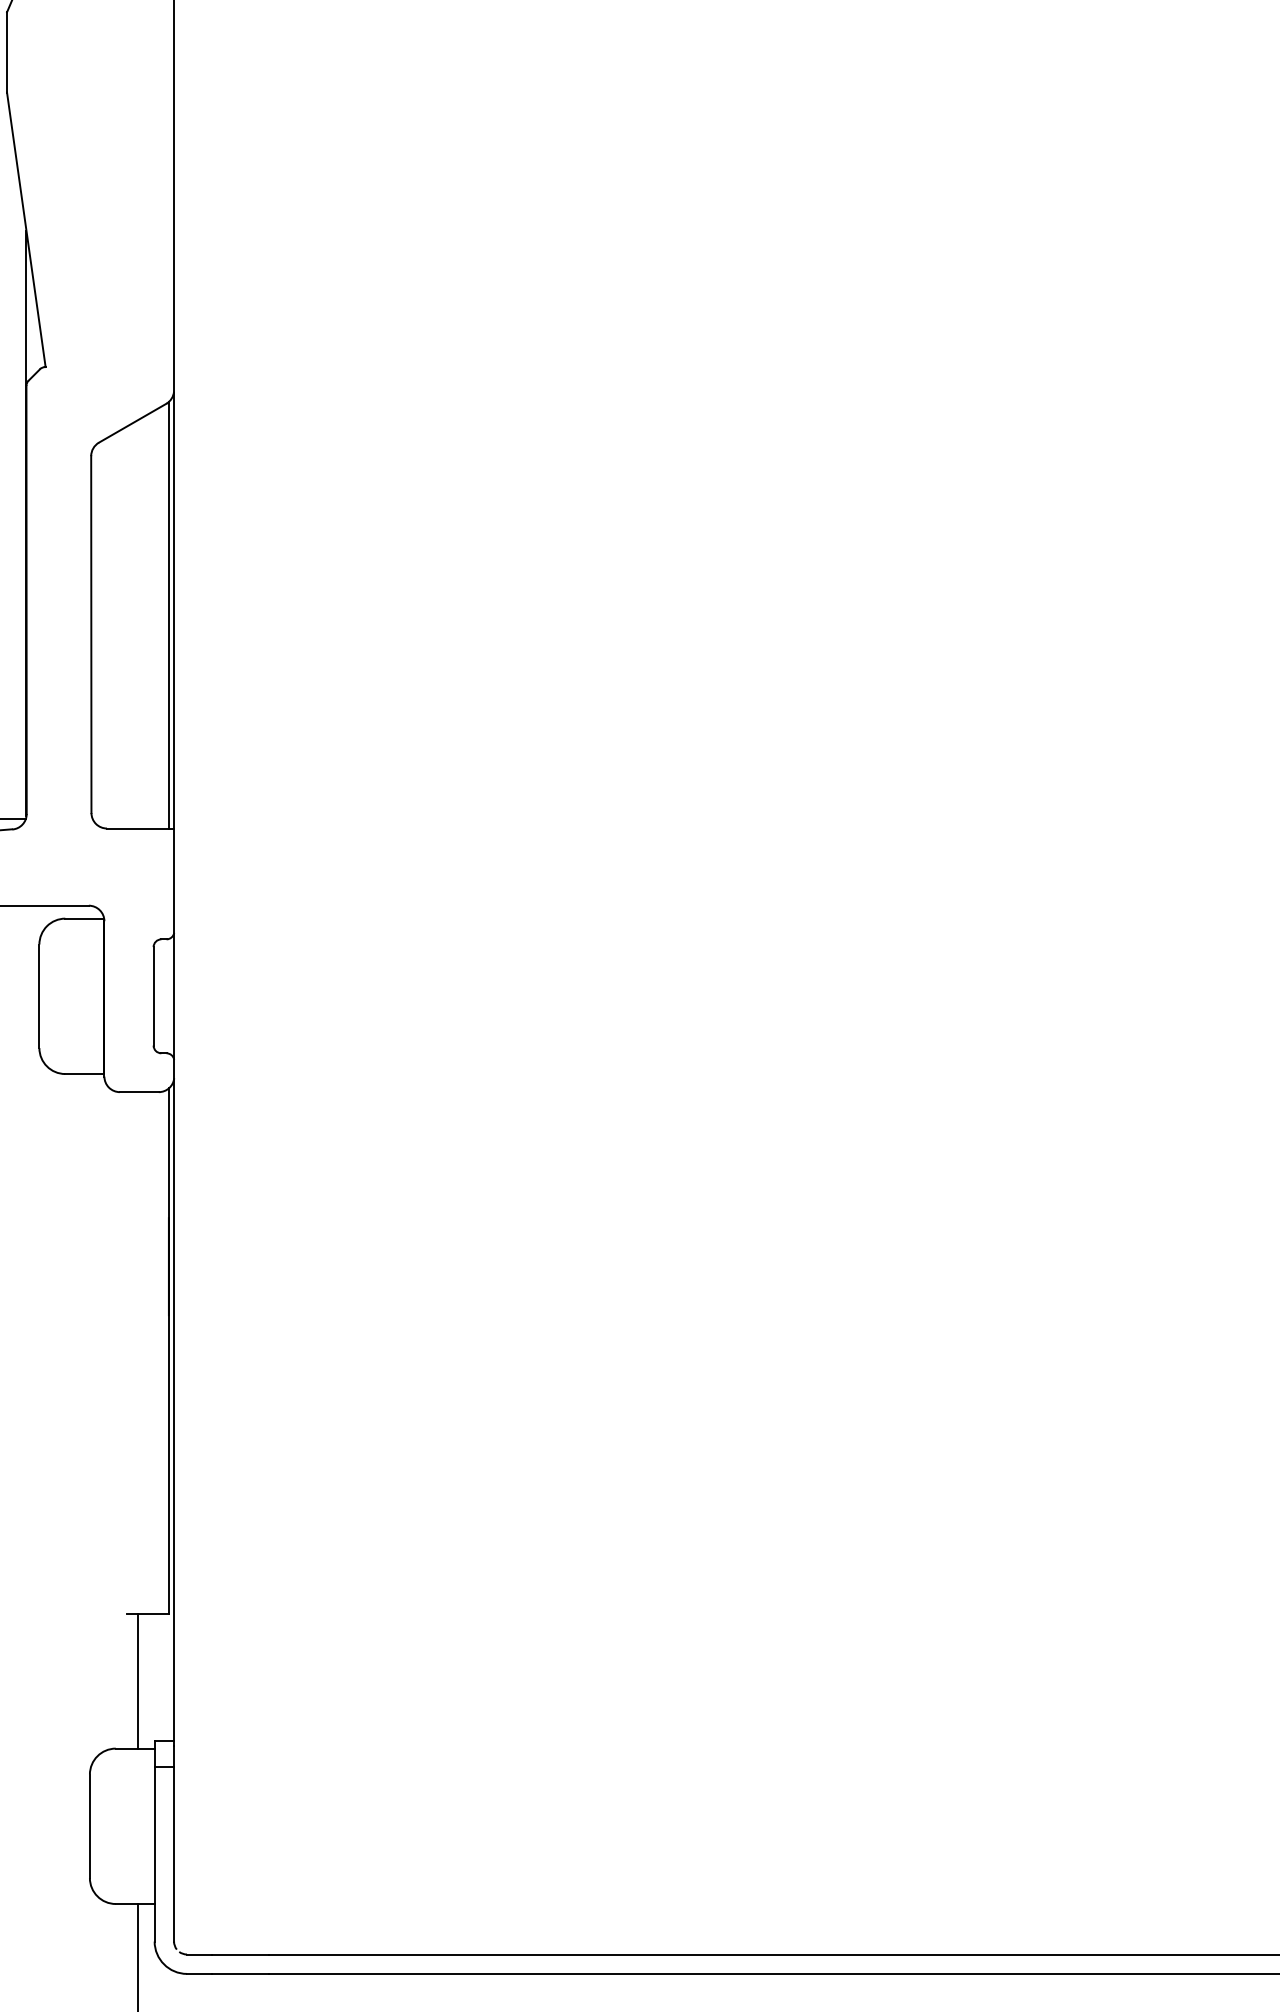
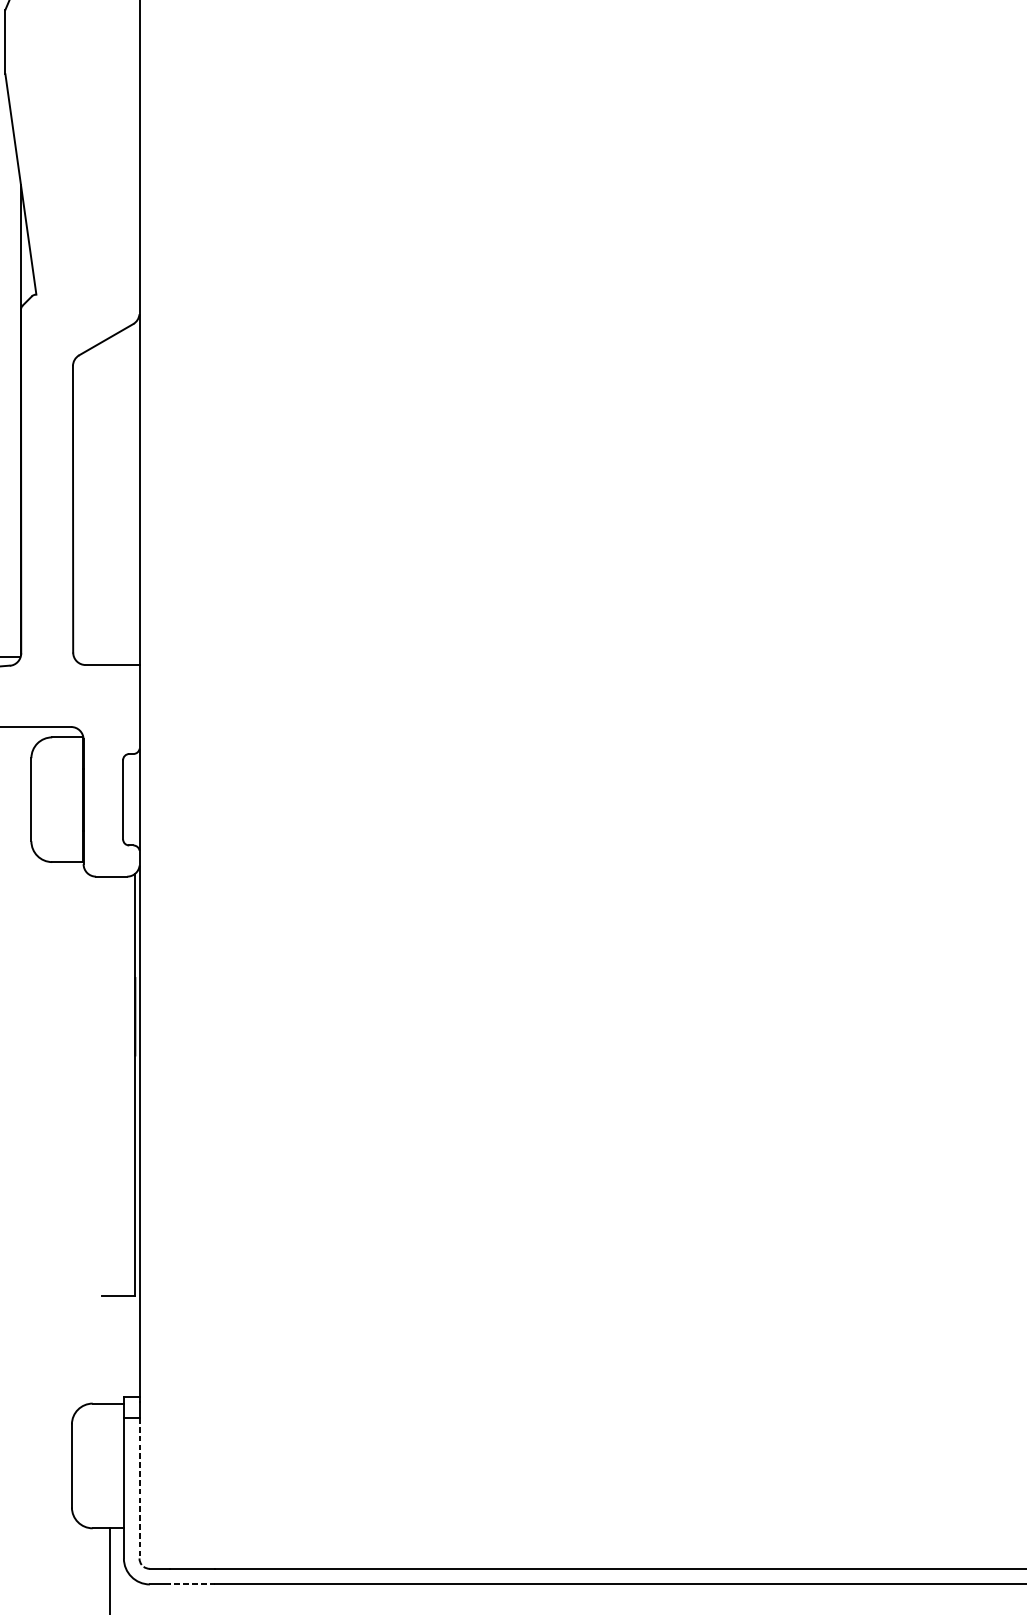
line: (168, 615) -> (135, 494), removed
line: (137, 1681) -> (110, 1349), removed
line: (174, 1854) -> (139, 1488), solid -> dashed
line: (239, 1973) -> (192, 1584), solid -> dashed

